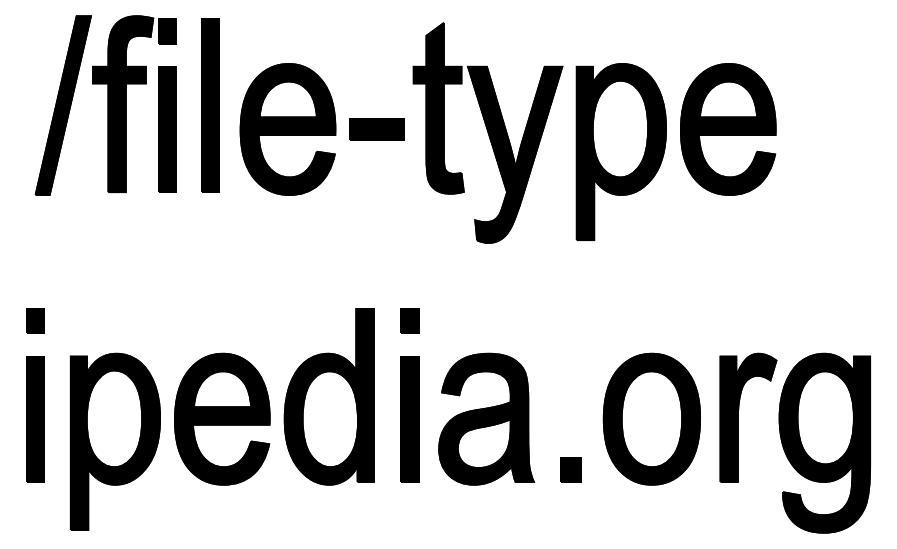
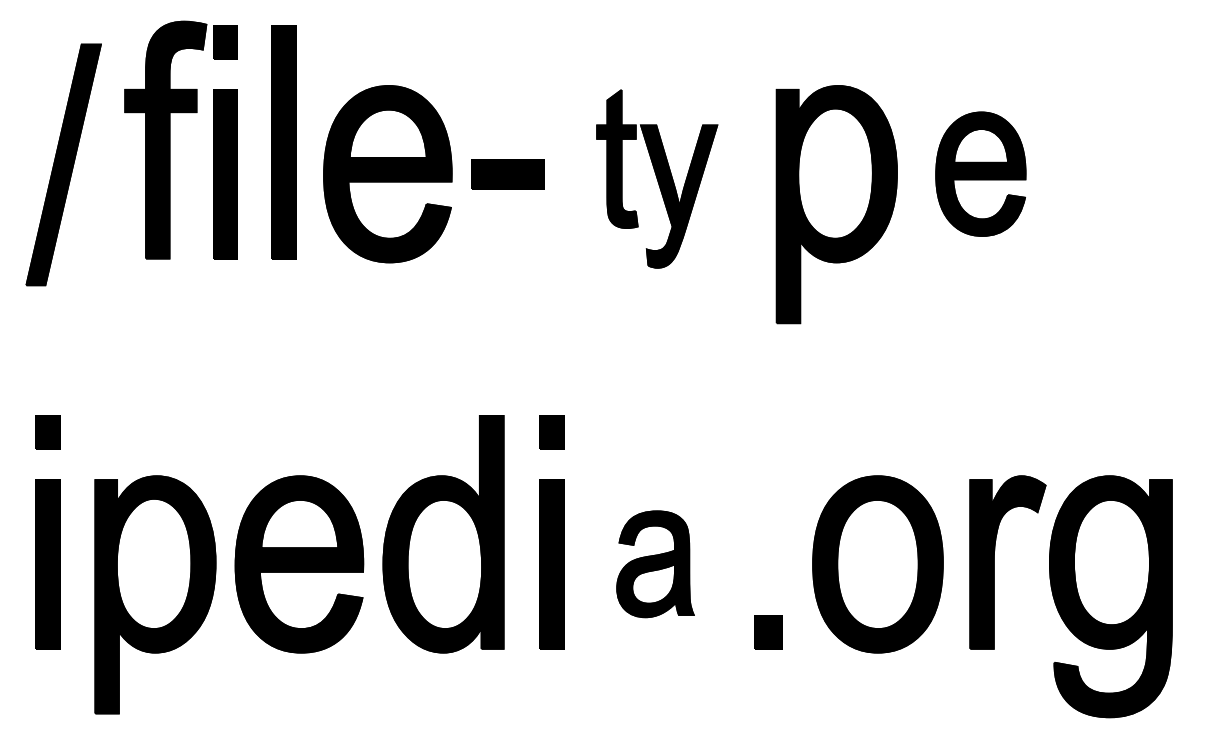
part: (62, 105) -> (62, 164), moved
part: (728, 129) -> (981, 174), size x0.7
part: (487, 132) -> (656, 178), size x0.6
part: (486, 418) -> (655, 563), size x0.6

